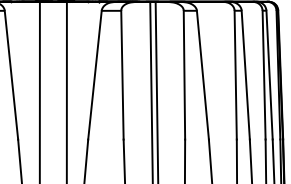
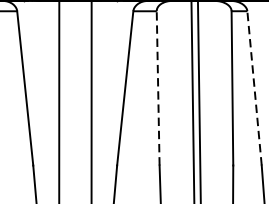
line: (122, 74) -> (158, 87), solid -> dashed
line: (202, 75) -> (254, 88), solid -> dashed

